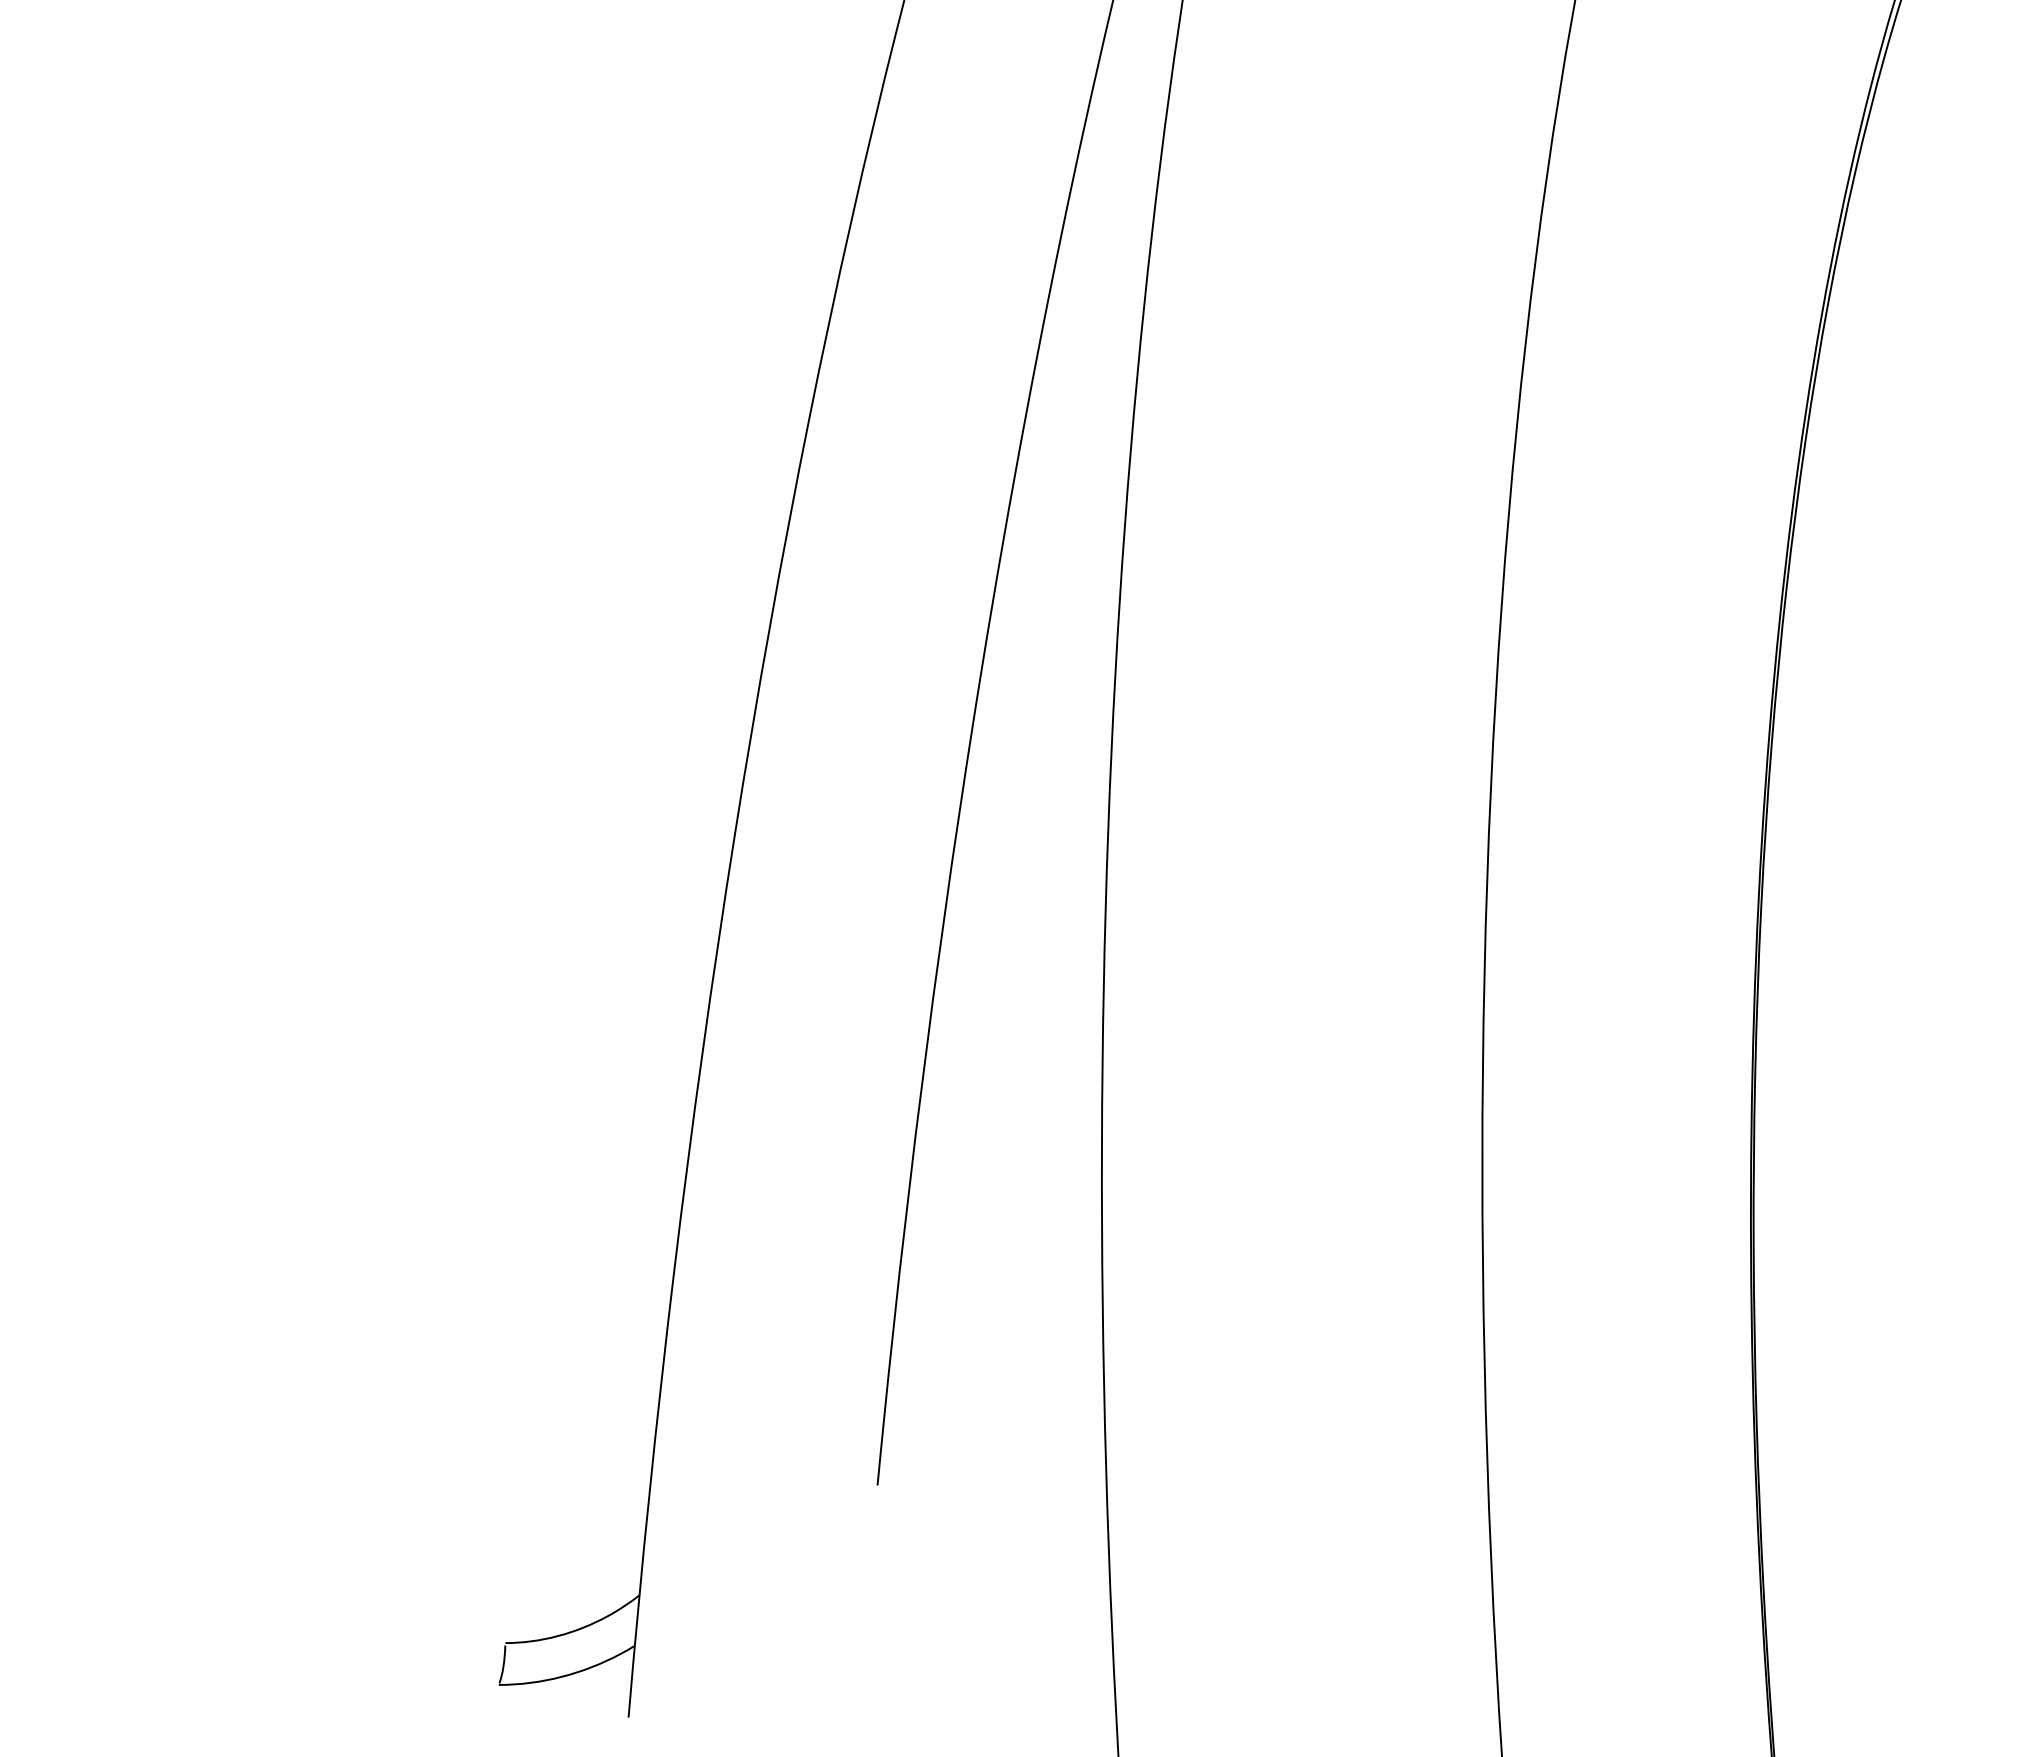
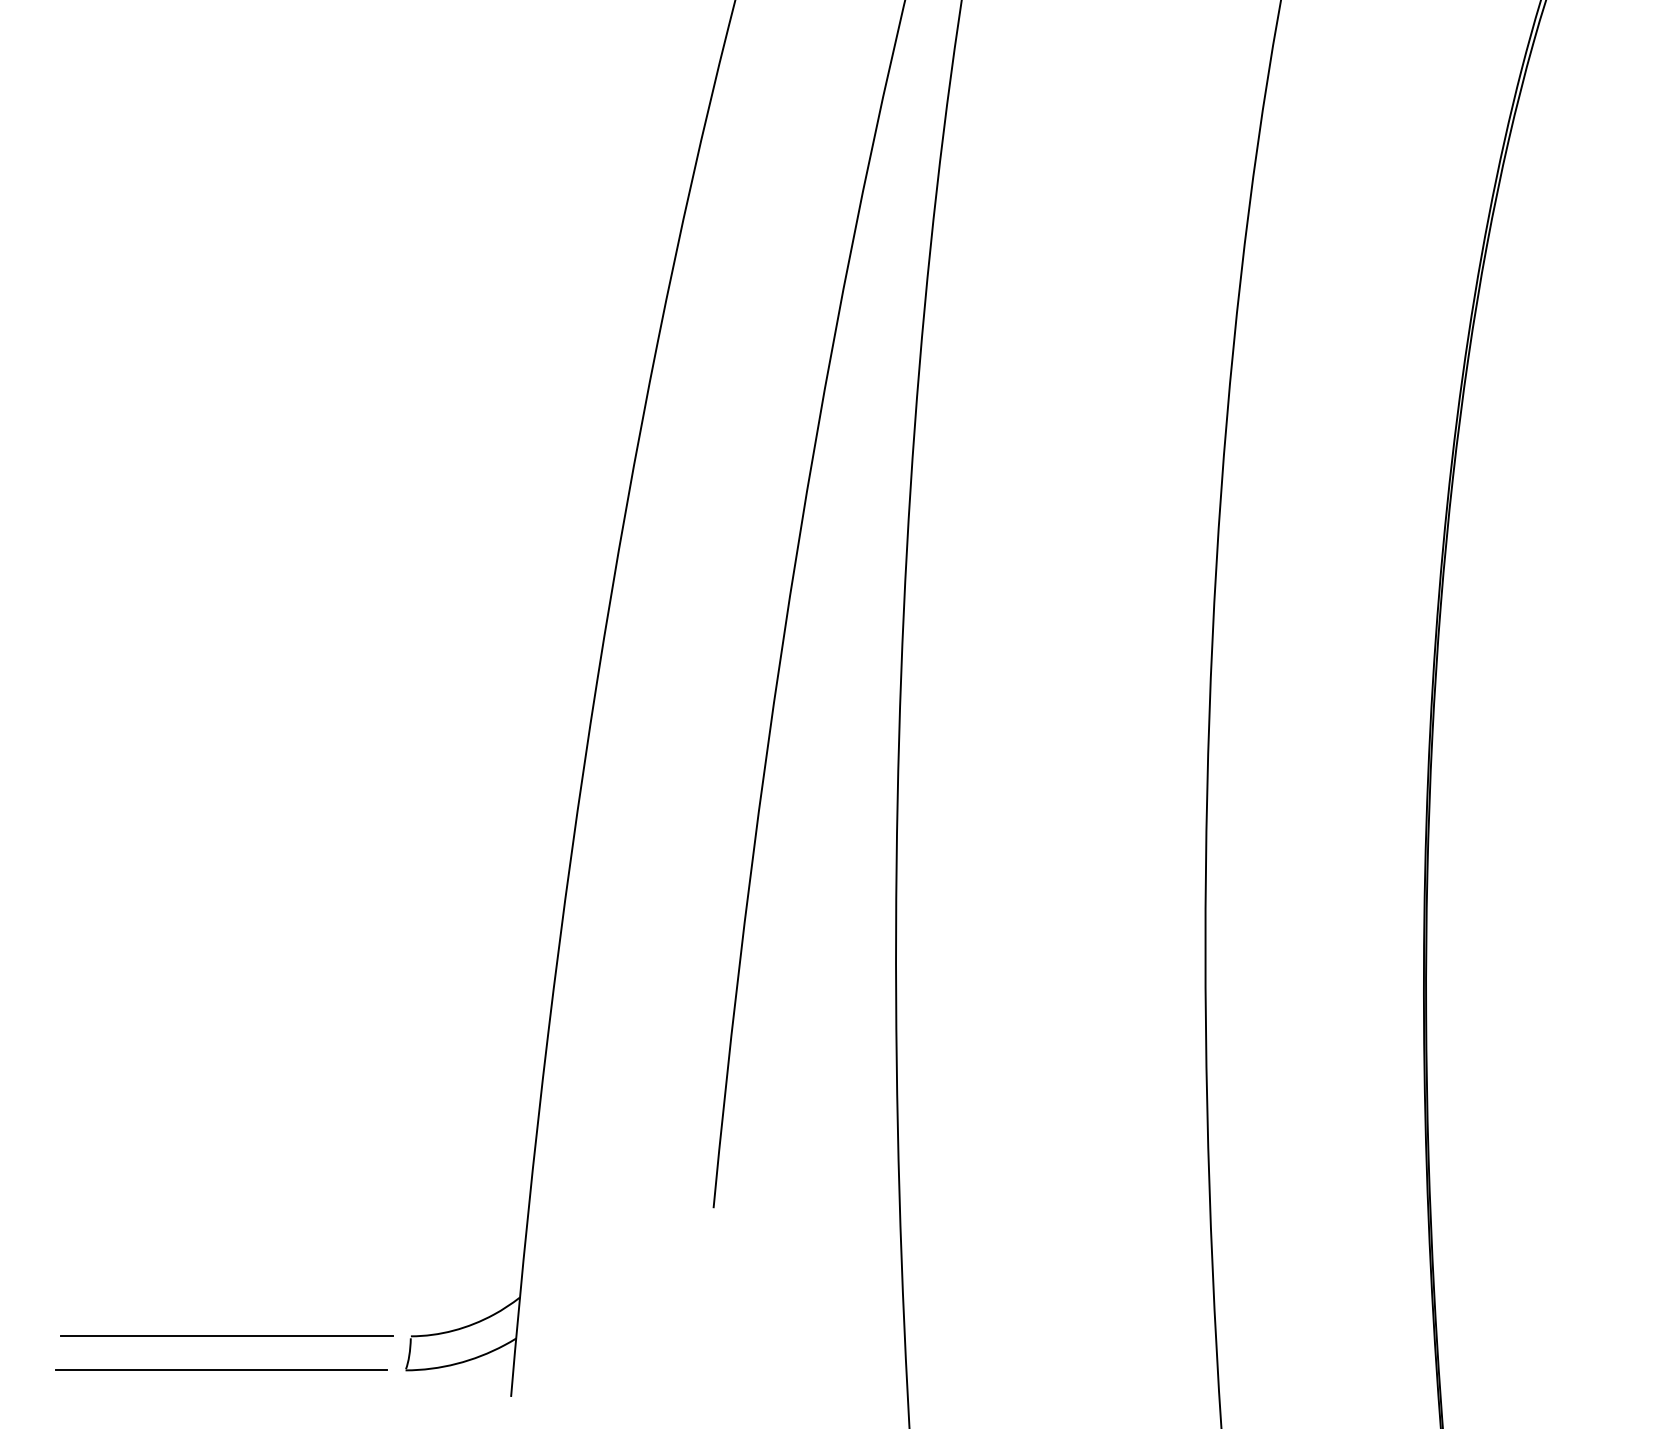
line: (278, 1643) -> (226, 1336), added
line: (272, 1684) -> (221, 1370), added

